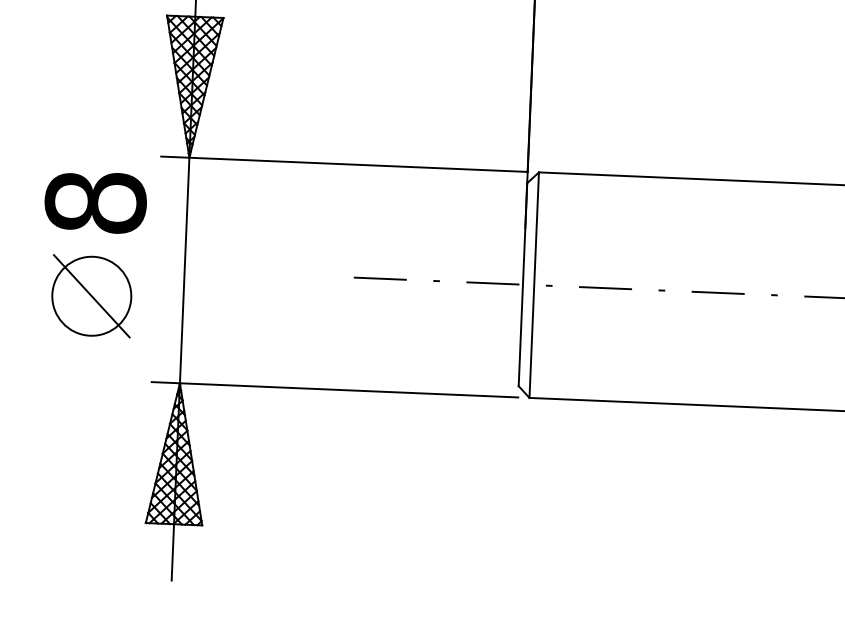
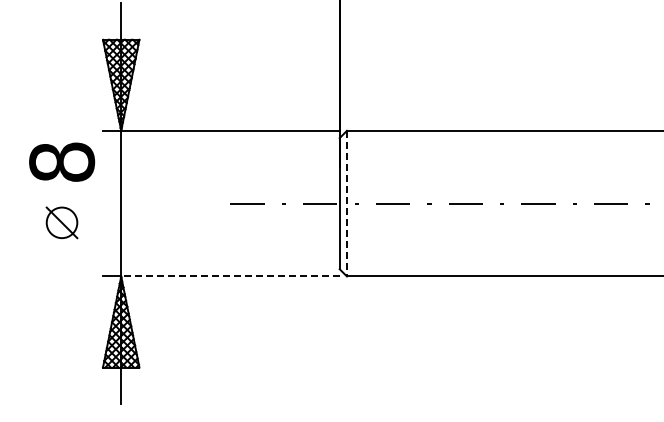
line: (533, 284) -> (346, 203), solid -> dashed
part: (90, 295) -> (61, 222), size x0.6
line: (347, 390) -> (229, 276), solid -> dashed

